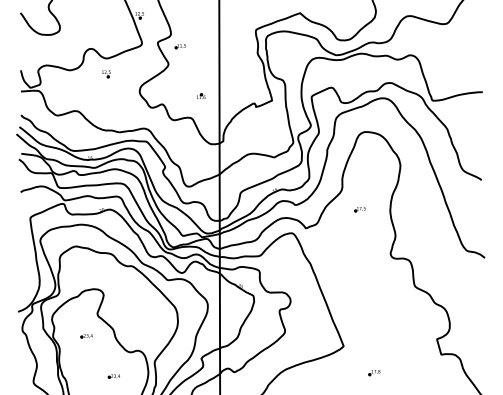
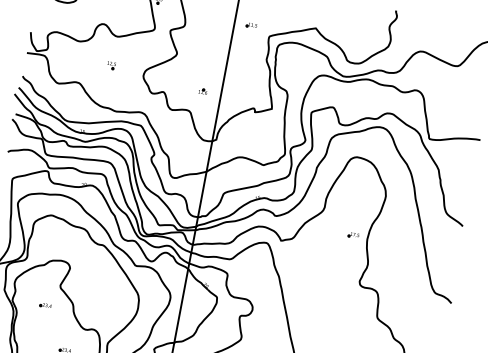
part: (179, 46) -> (250, 25), moved
part: (106, 74) -> (111, 66), moved
part: (359, 209) -> (353, 235), moved

